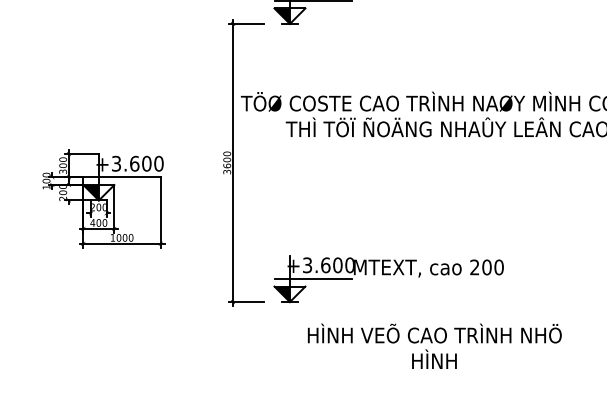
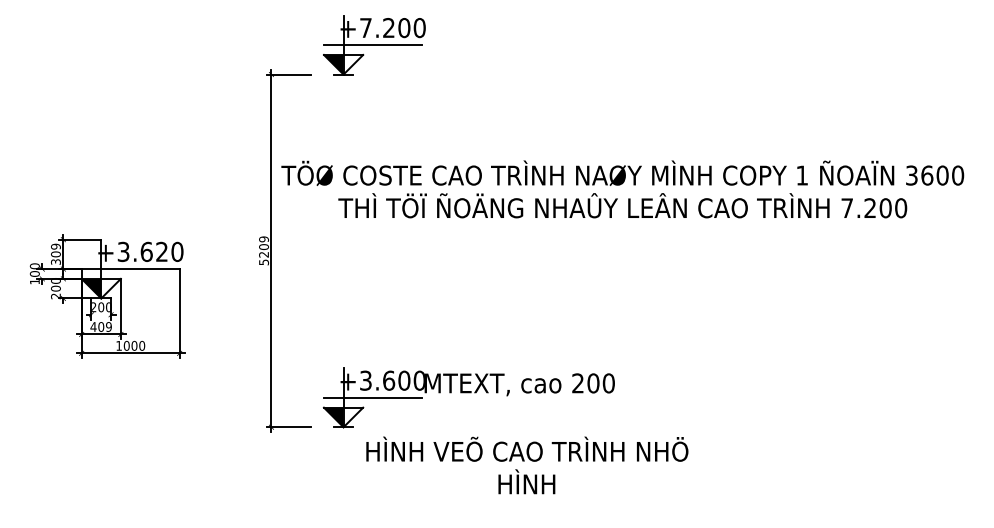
text: (62, 159) -> (55, 246), 300 -> 309
text: (226, 162) -> (263, 250), 3600 -> 5209
text: (147, 163) -> (162, 251), +3.600 -> +3.620
text: (104, 222) -> (108, 326), 400 -> 409
text: (434, 346) -> (527, 465), moved

